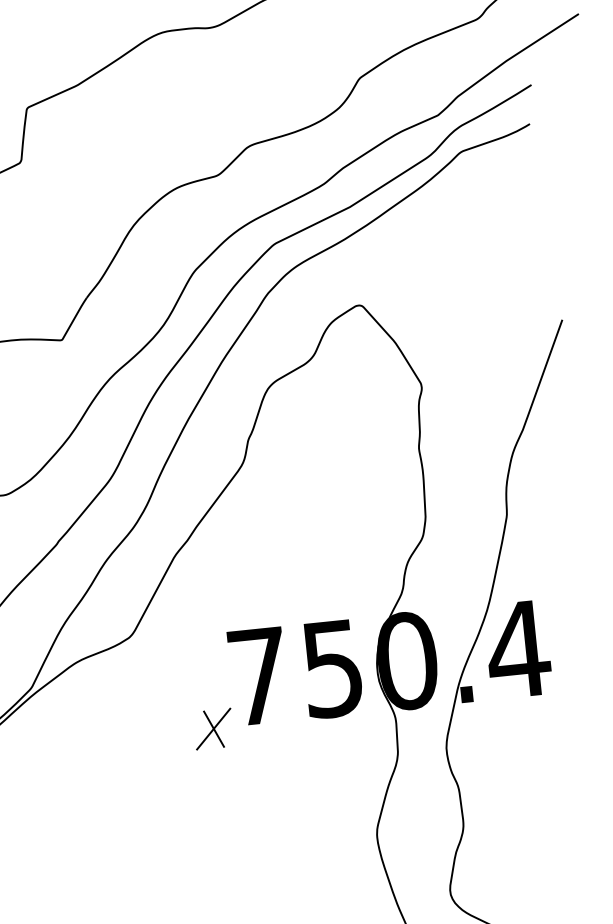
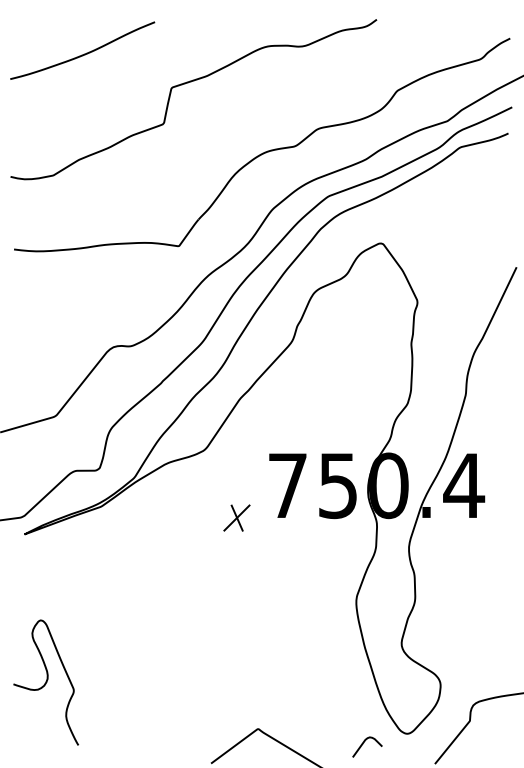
part: (212, 728) -> (236, 517), moved

